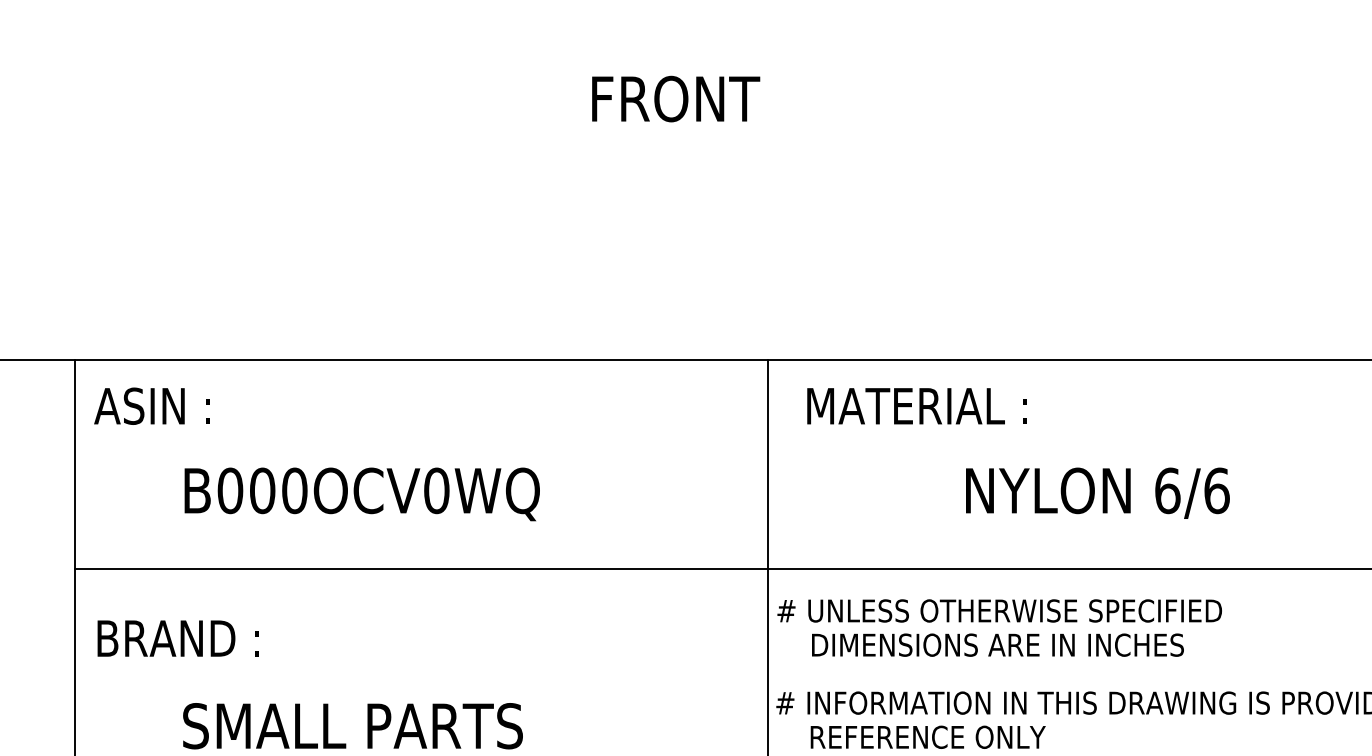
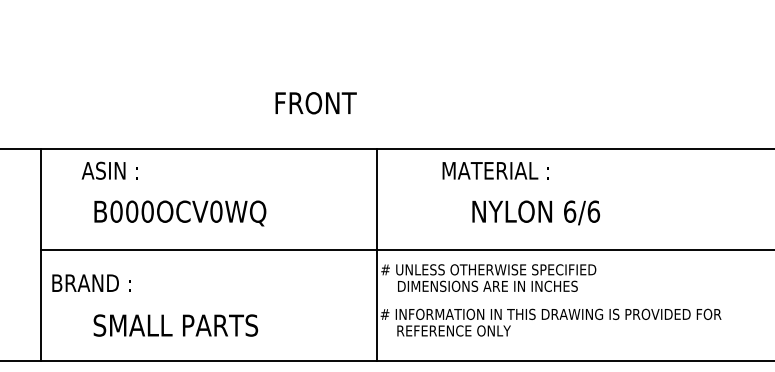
text: (674, 99) -> (315, 103), moved
text: (151, 405) -> (109, 170), moved
text: (916, 405) -> (495, 170), moved

